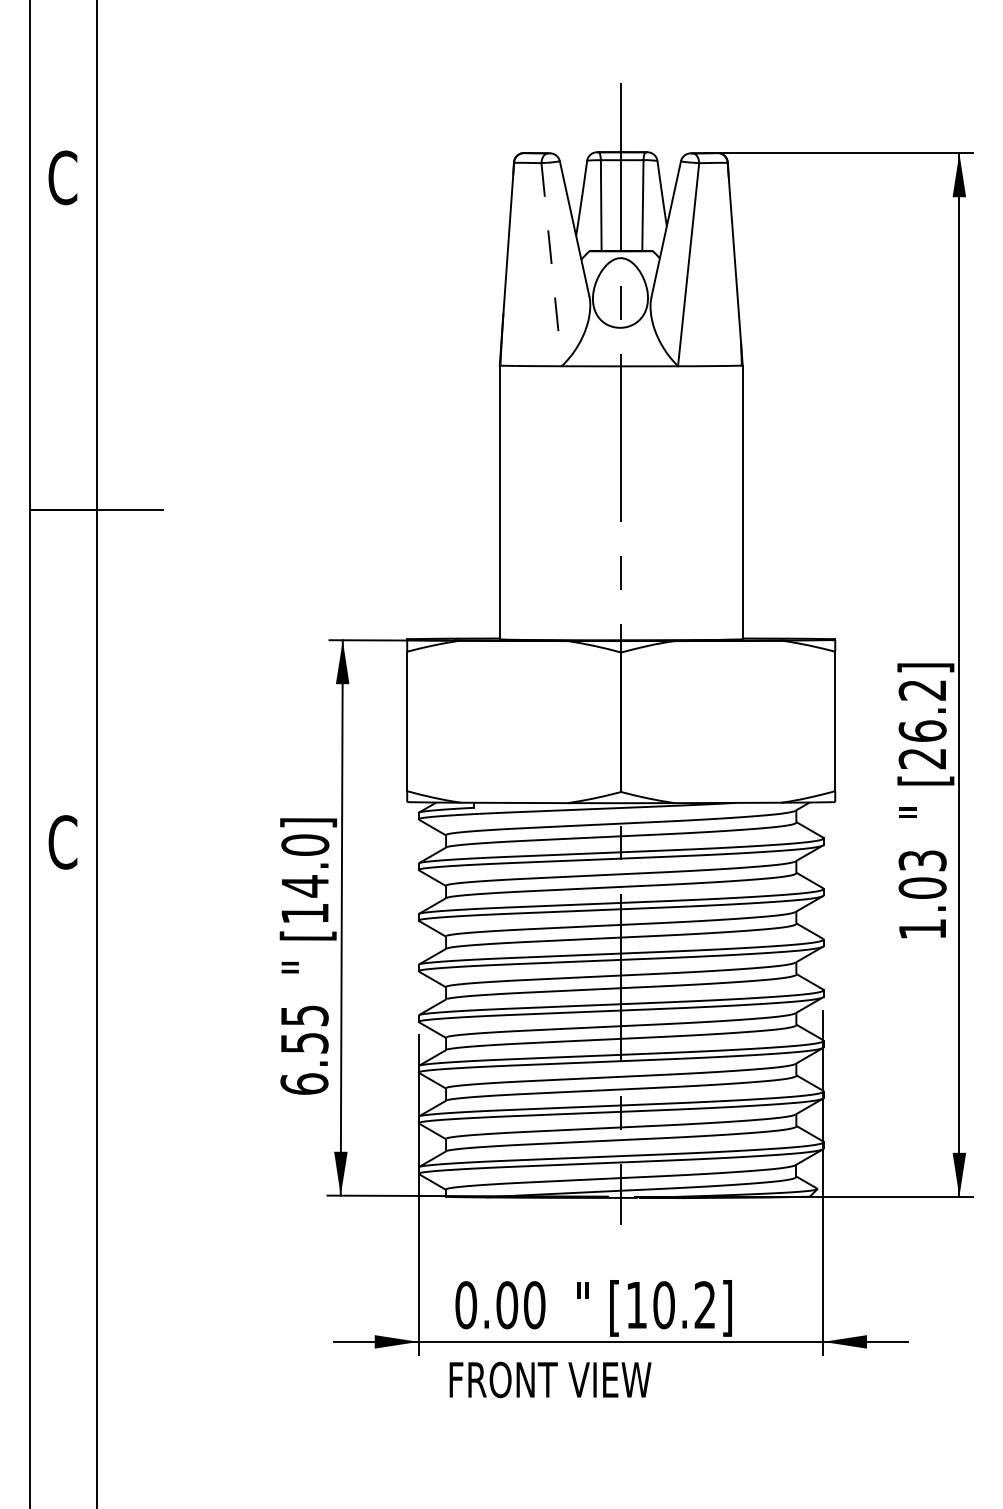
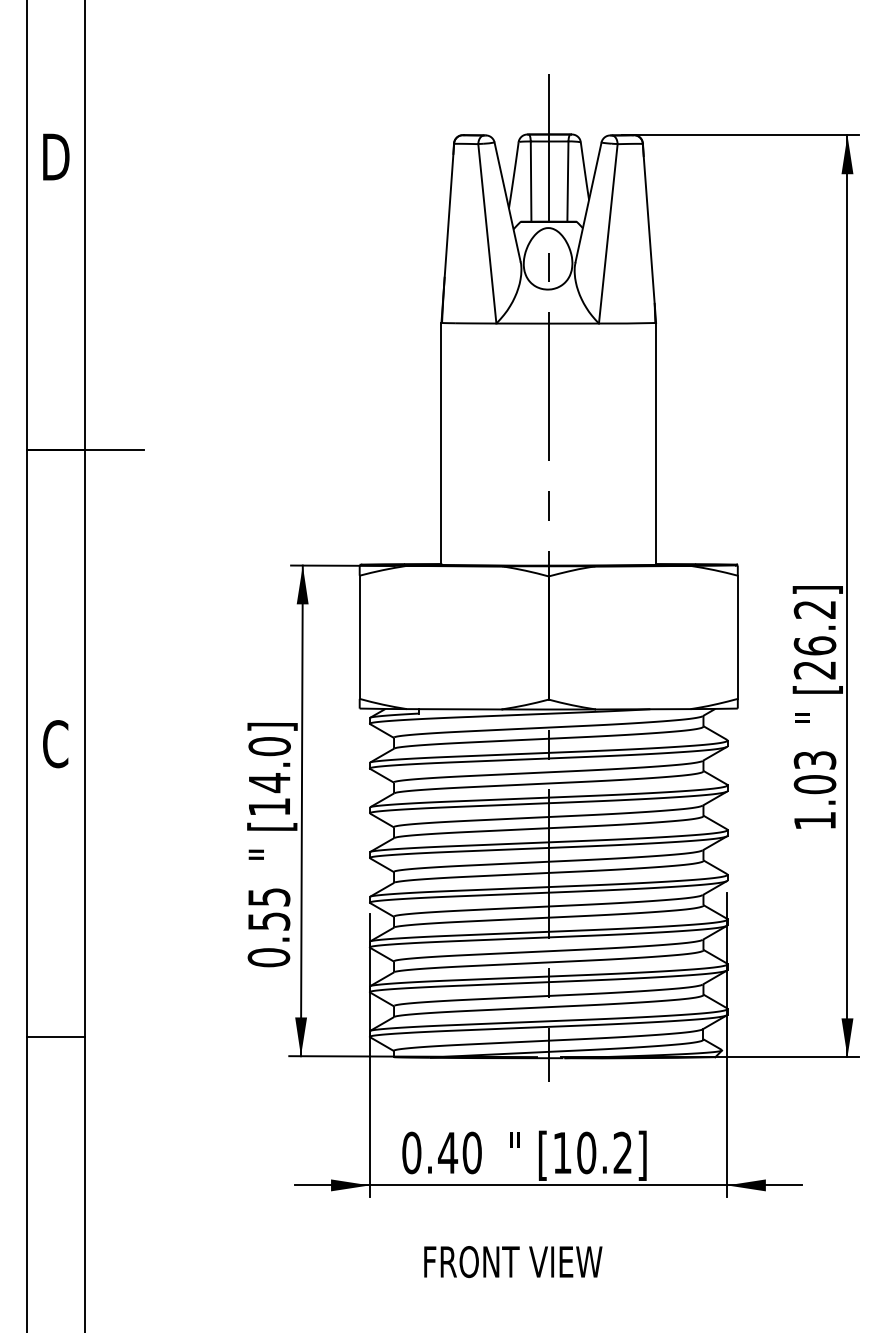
text: (63, 178) -> (56, 157), C -> D
line: (551, 265) -> (487, 234), dashed -> solid
text: (303, 1083) -> (268, 957), 6.55 -> 0.55
line: (62, 1174) -> (55, 1037), added
text: (507, 1304) -> (448, 1152), 0.00 -> 0.40
text: (550, 1380) -> (513, 1262), moved

